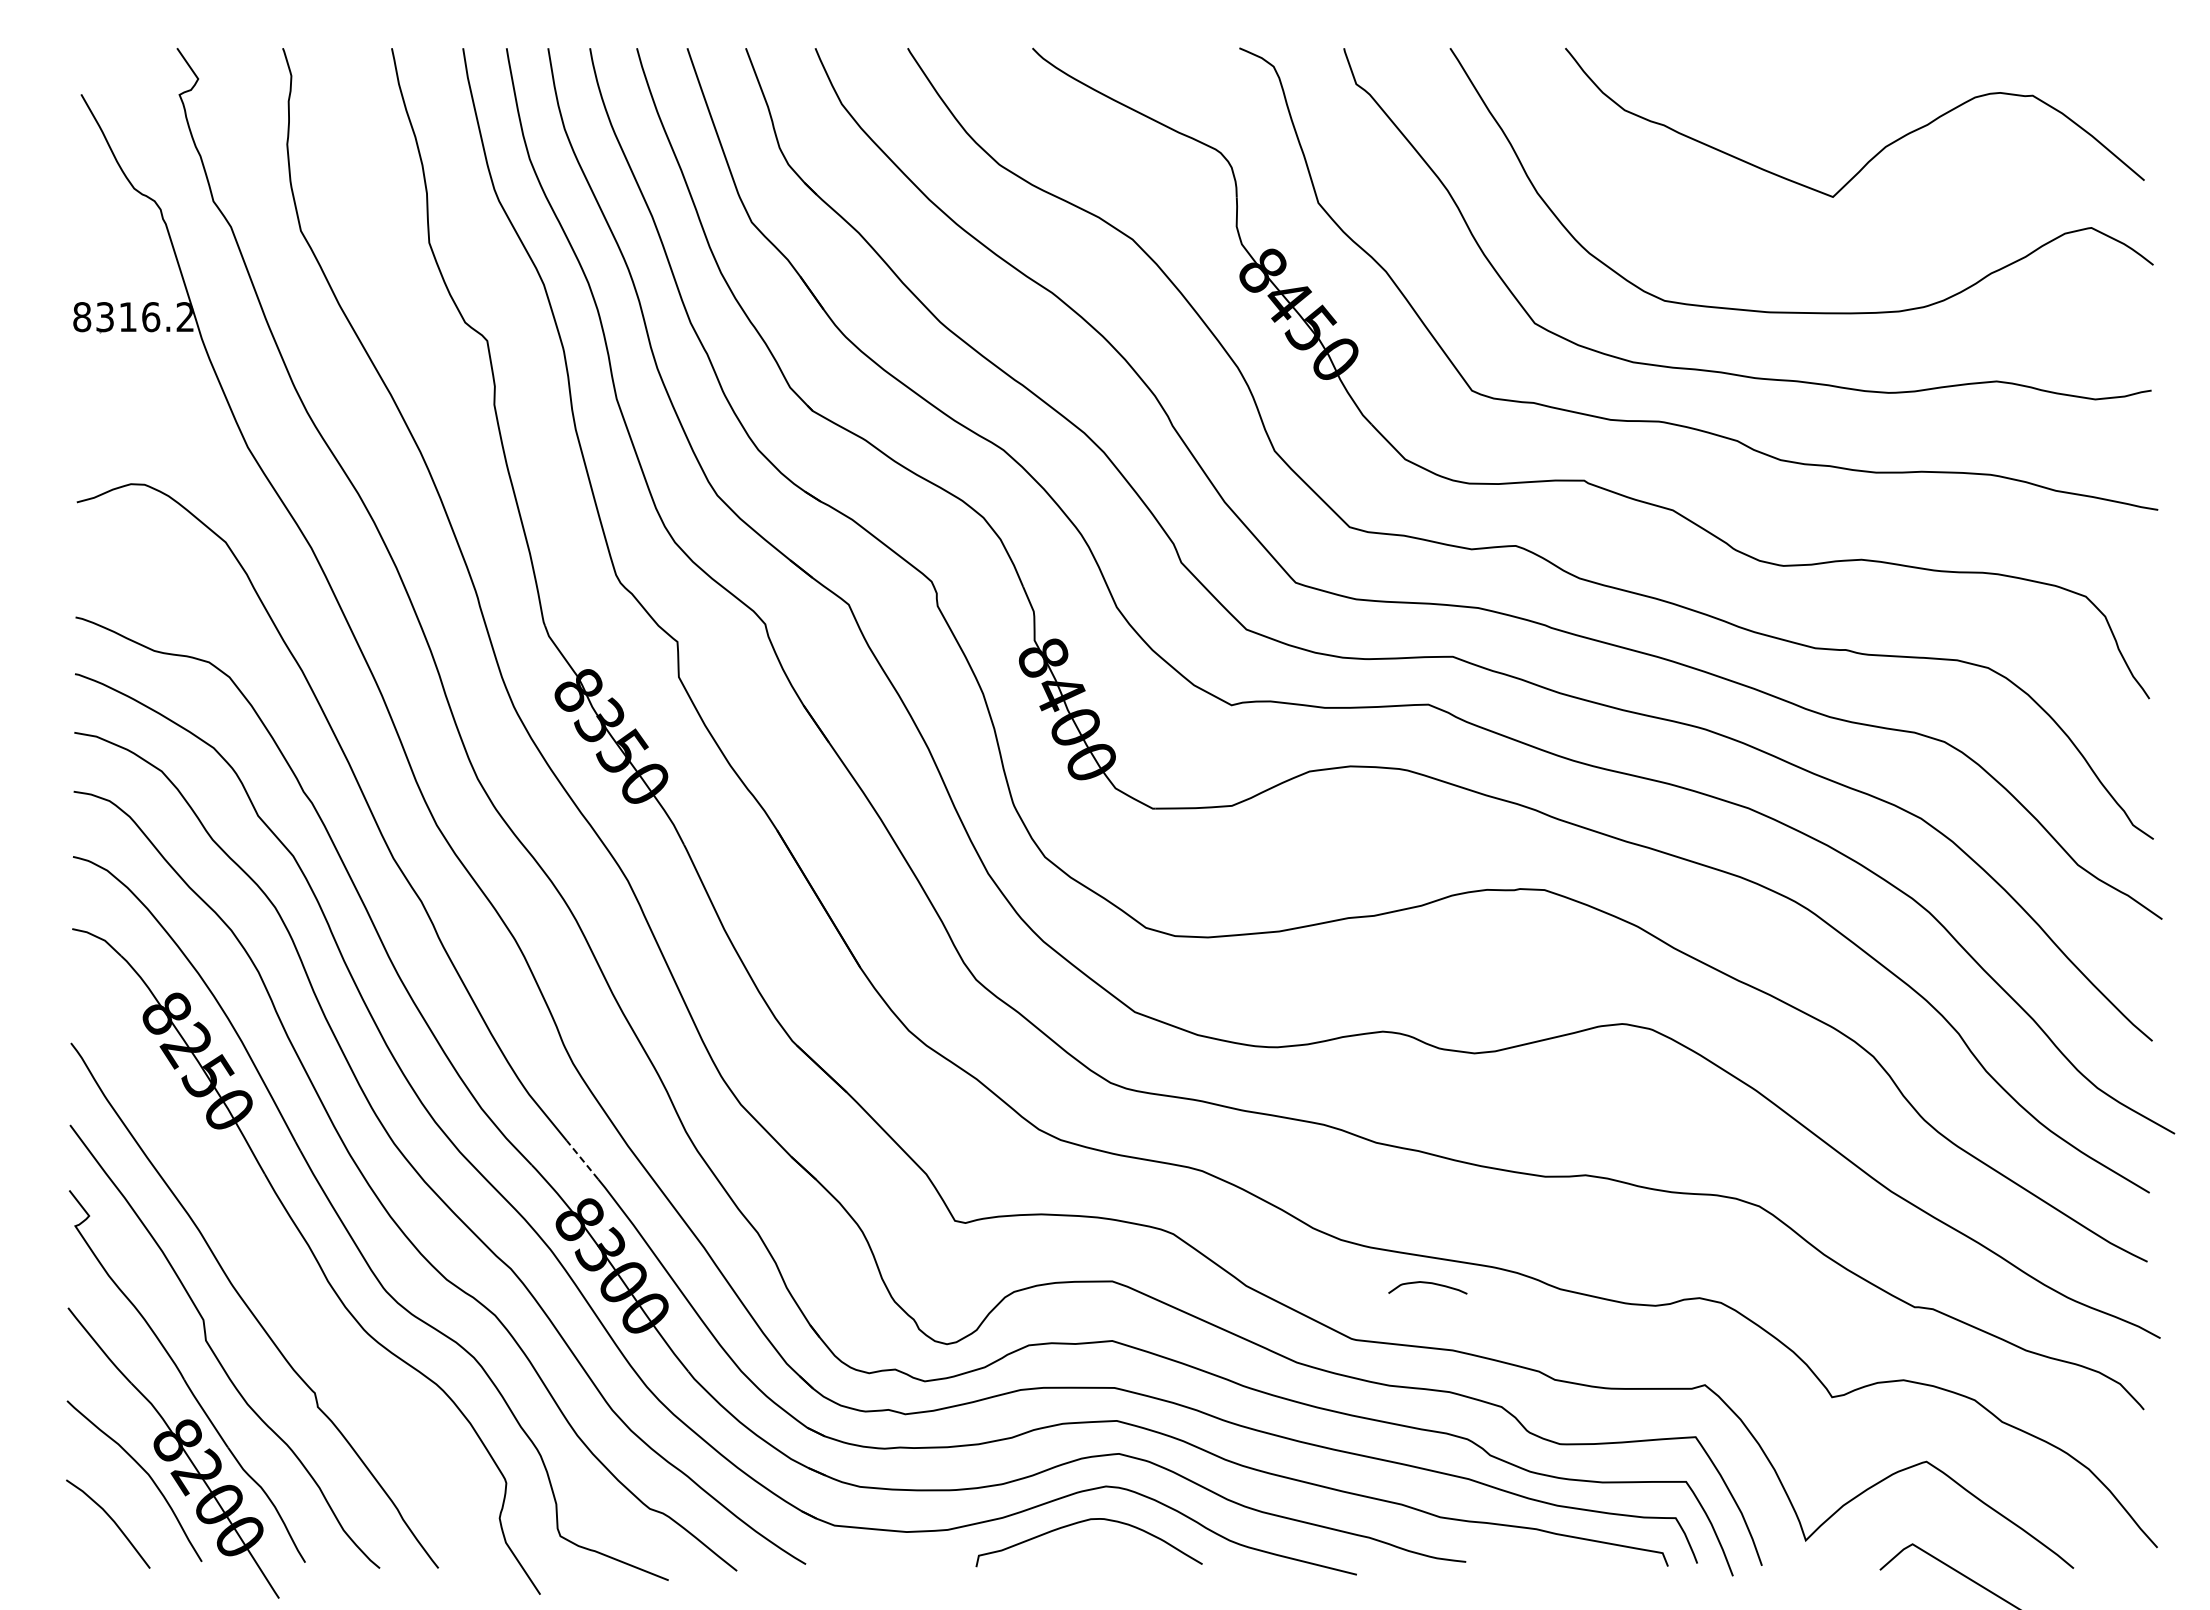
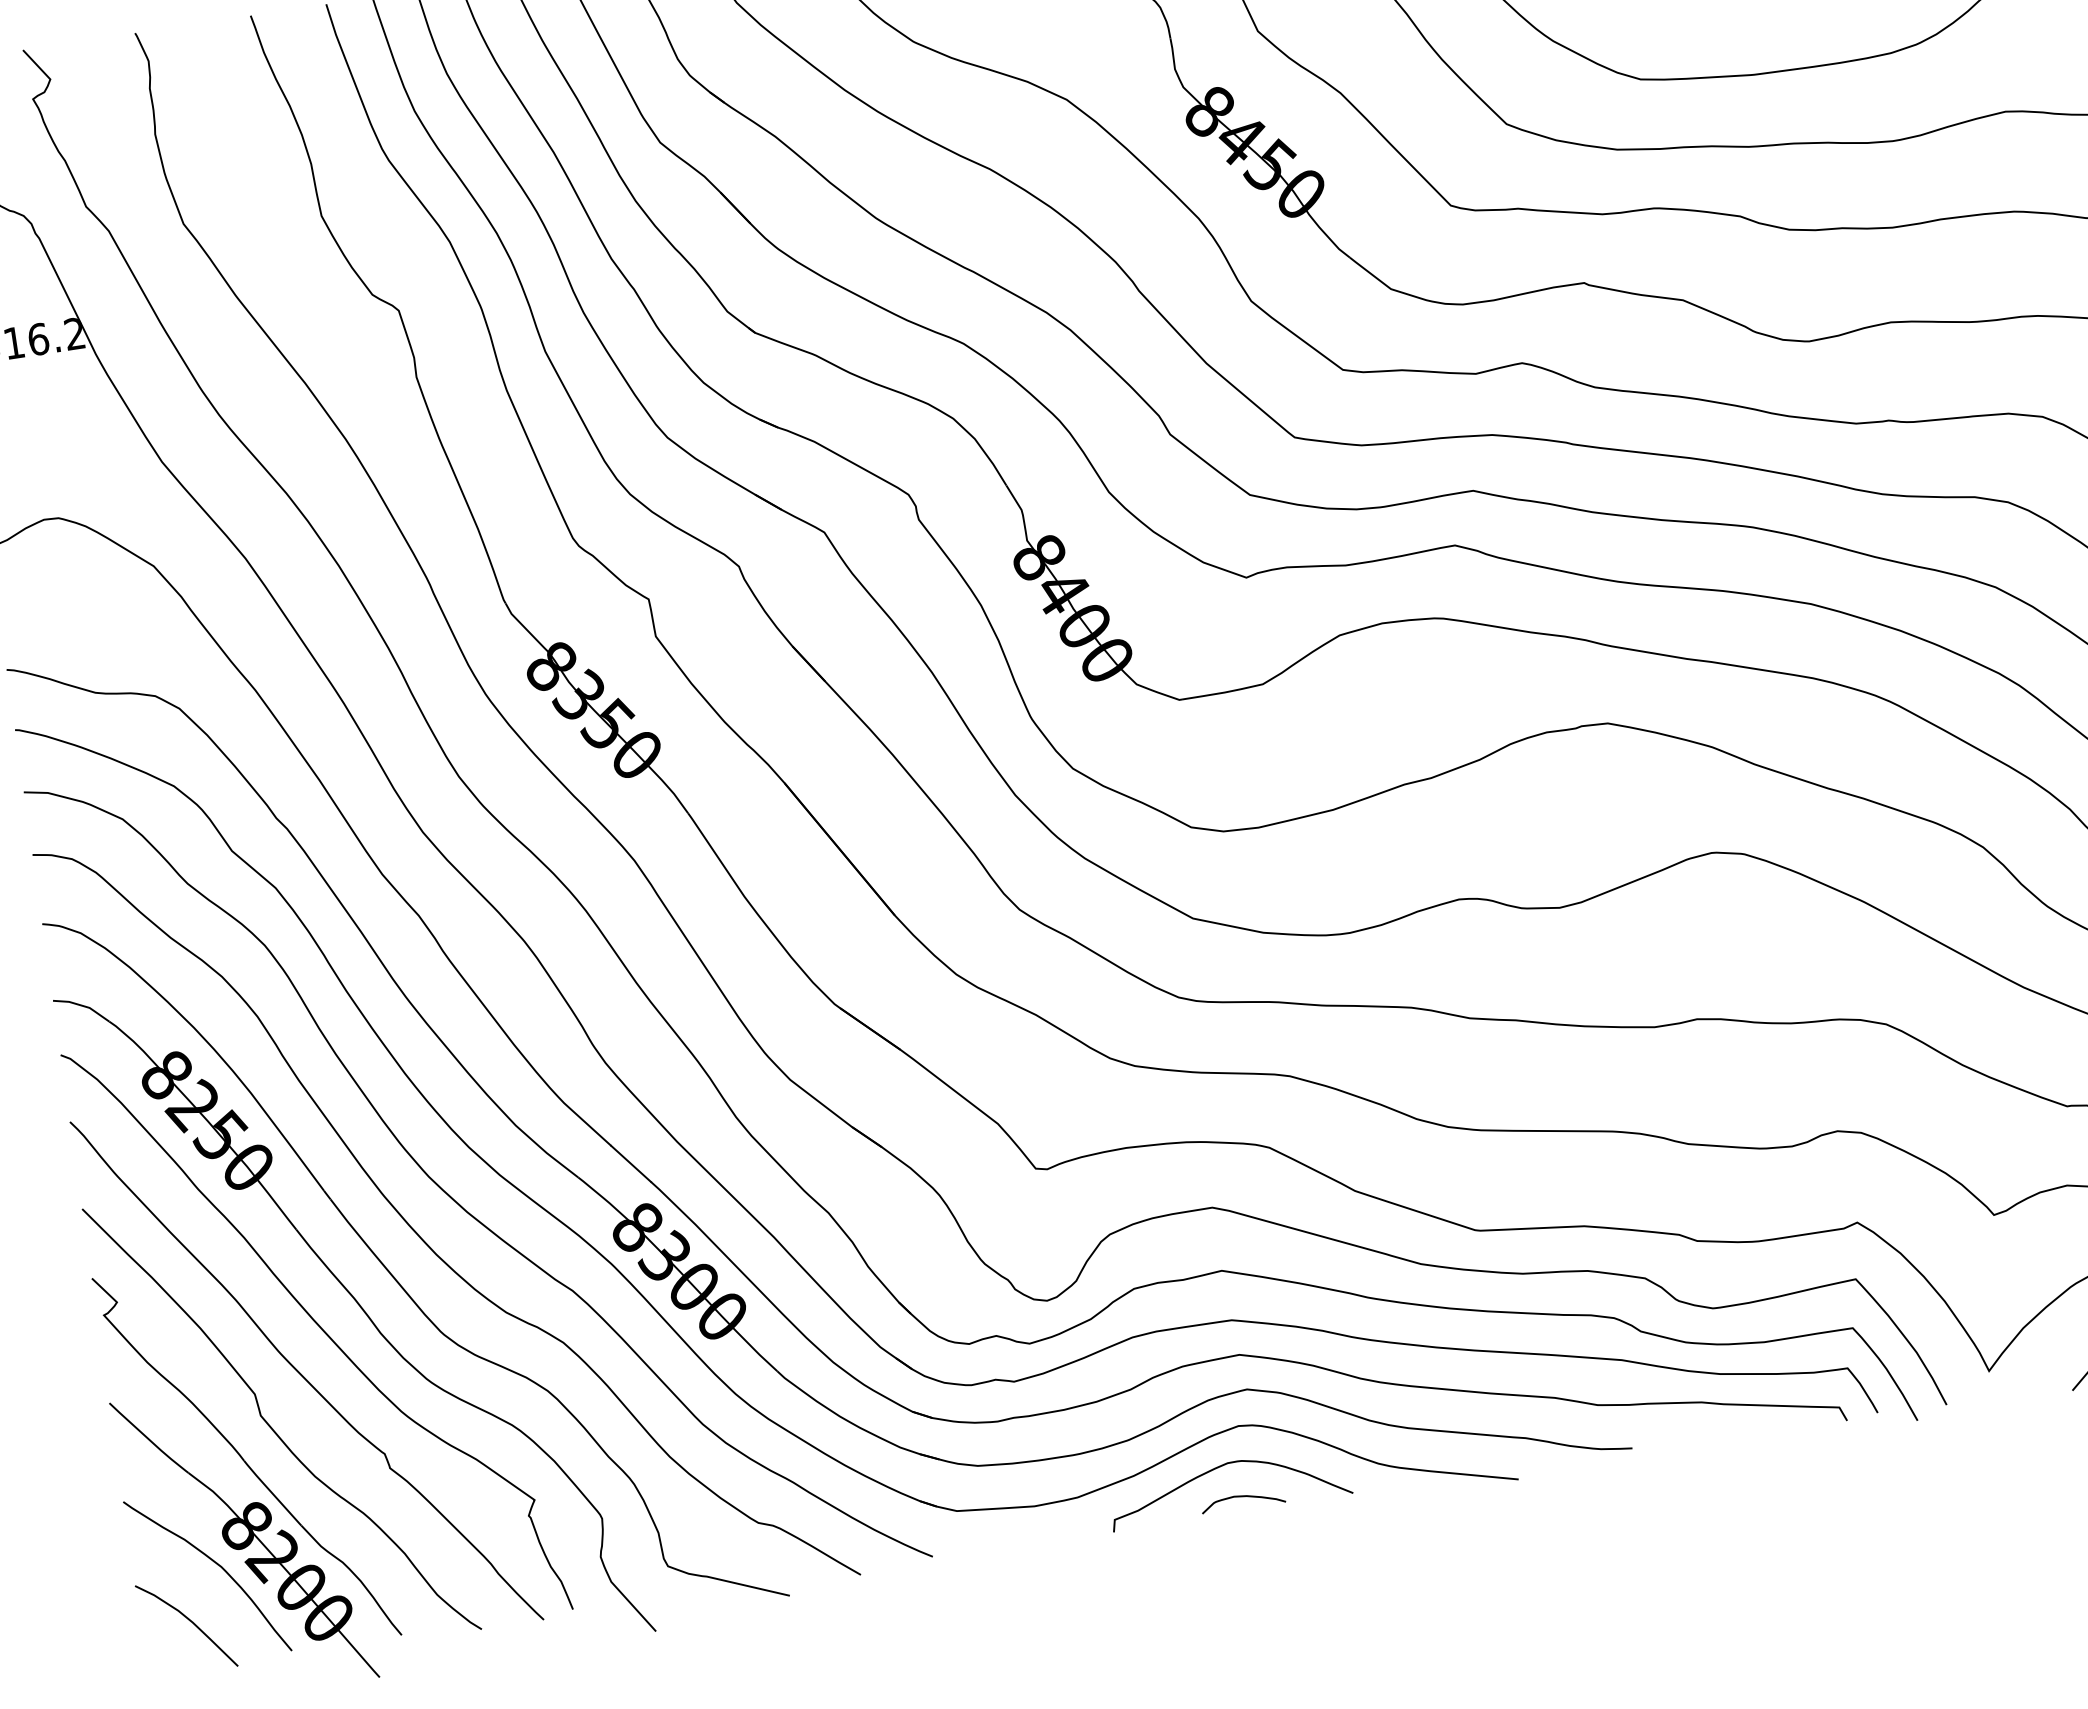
line: (582, 1160) -> (631, 1164), dashed -> solid
curve: (272, 1268) -> (319, 1328), added
curve: (1427, 1283) -> (1242, 1497), moved

